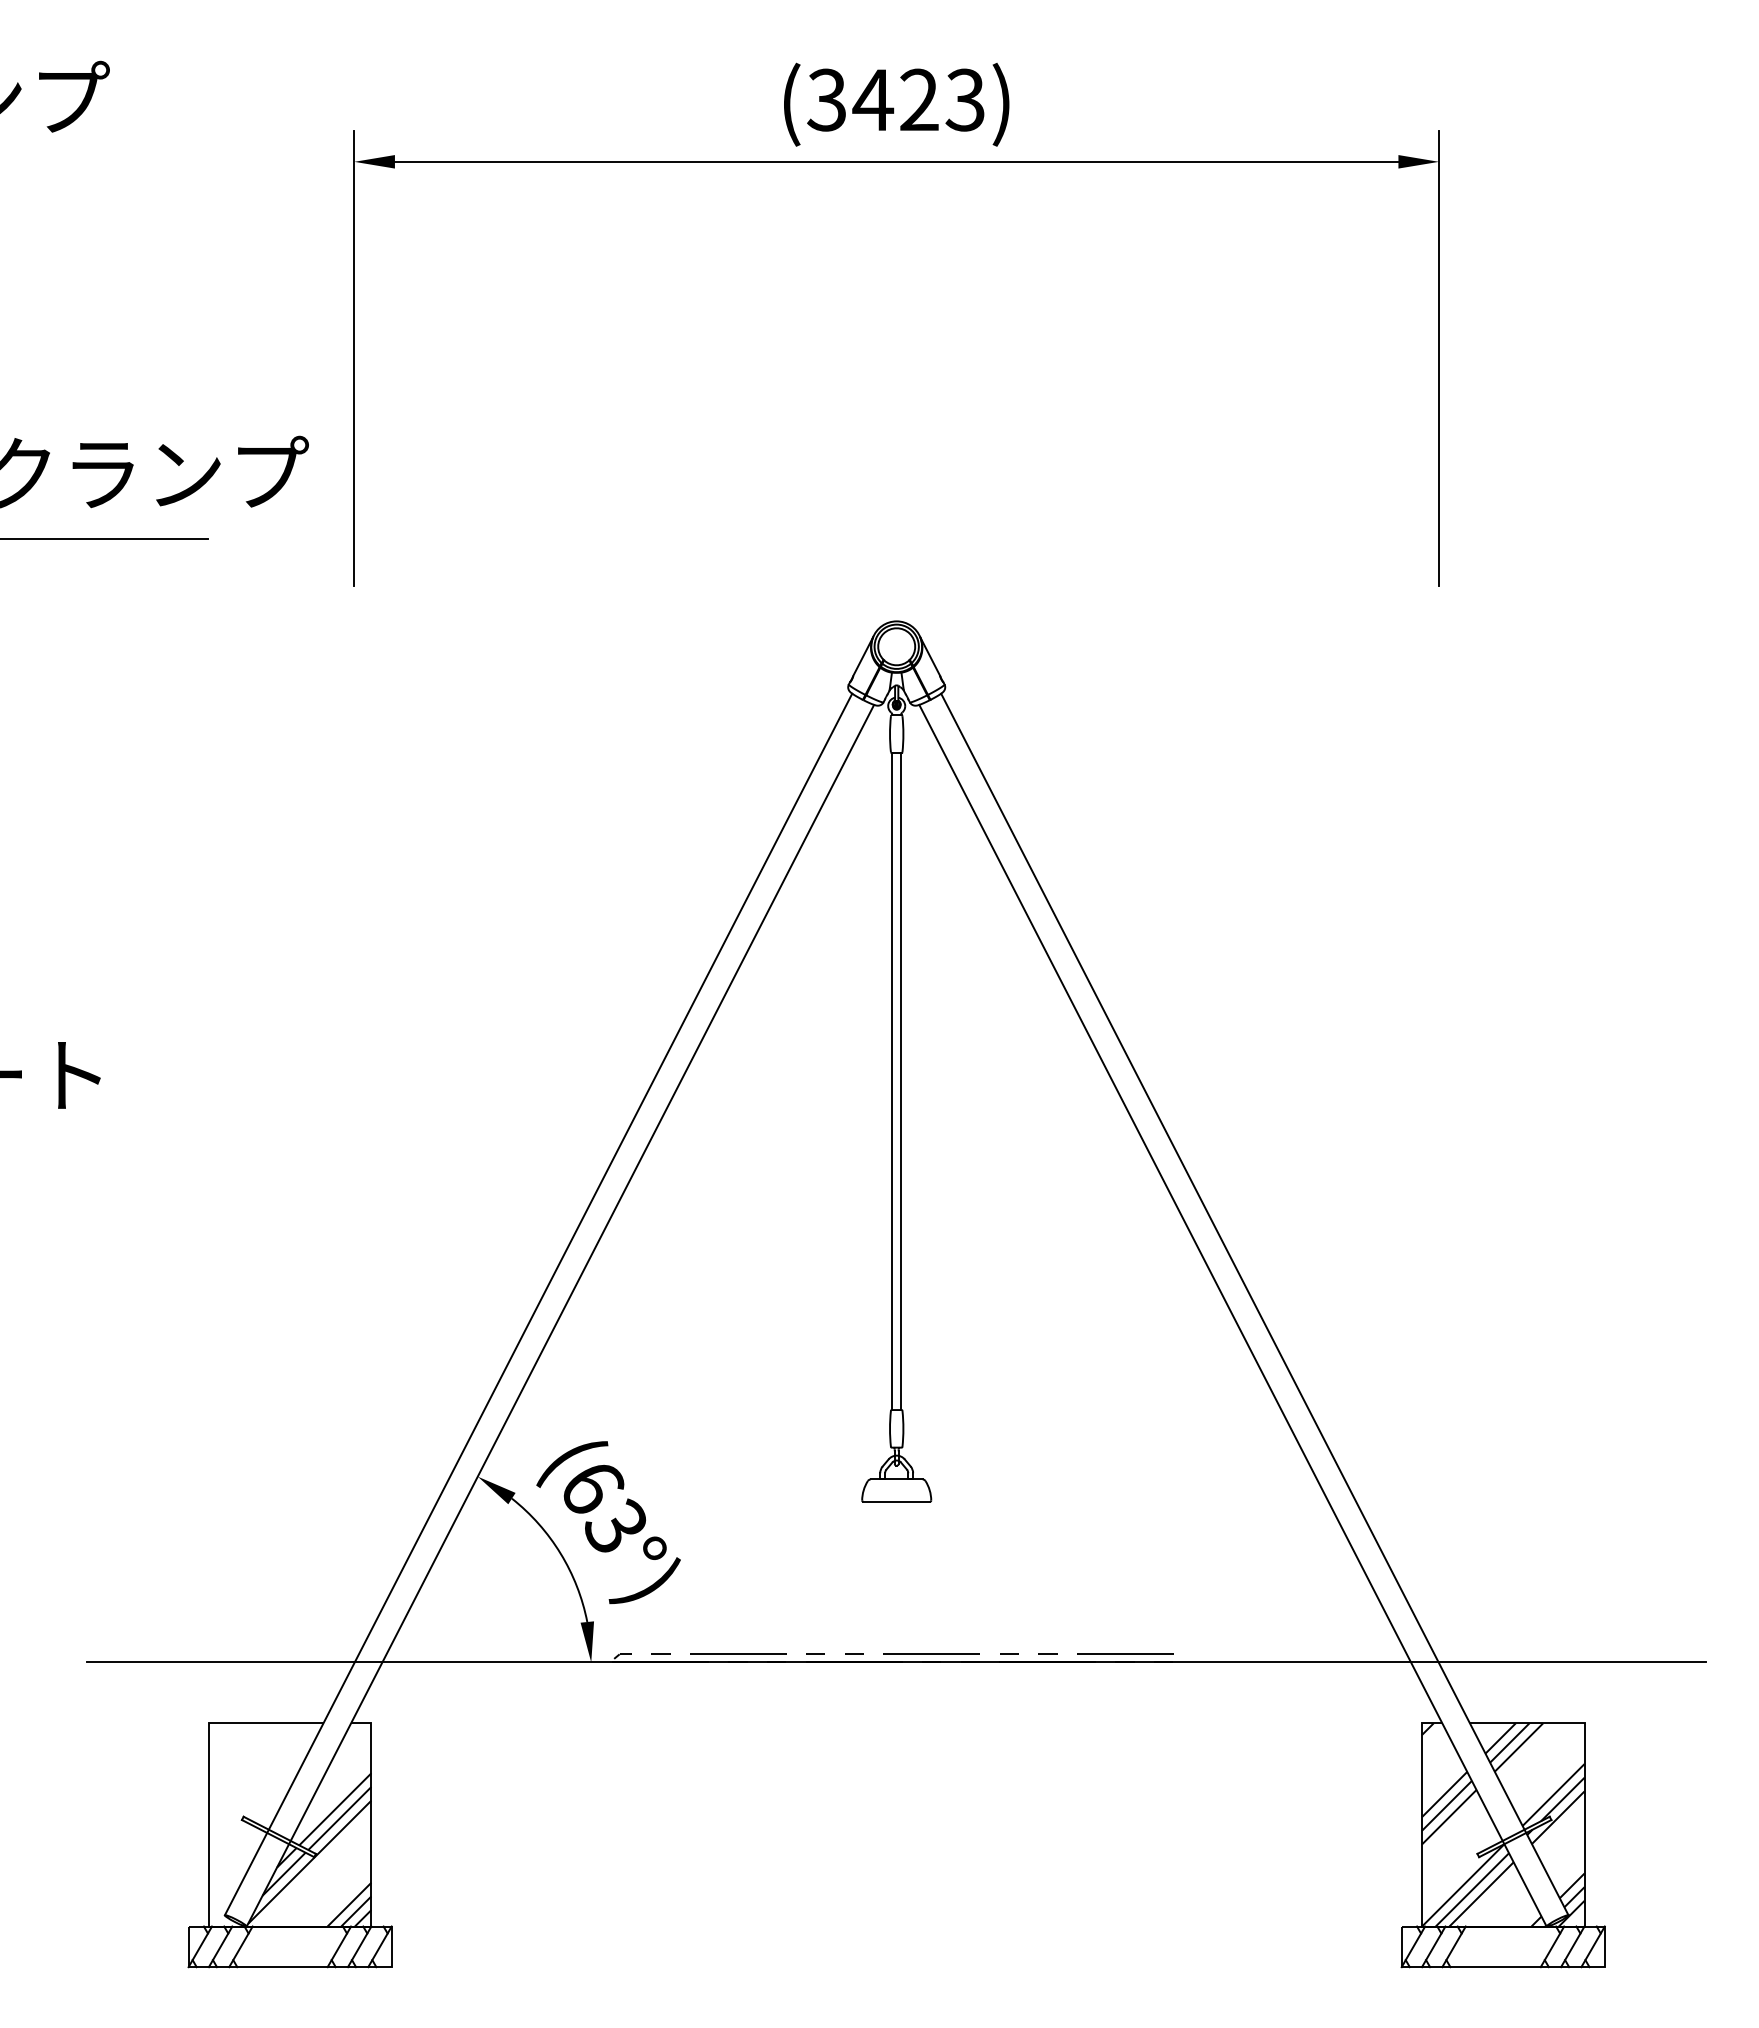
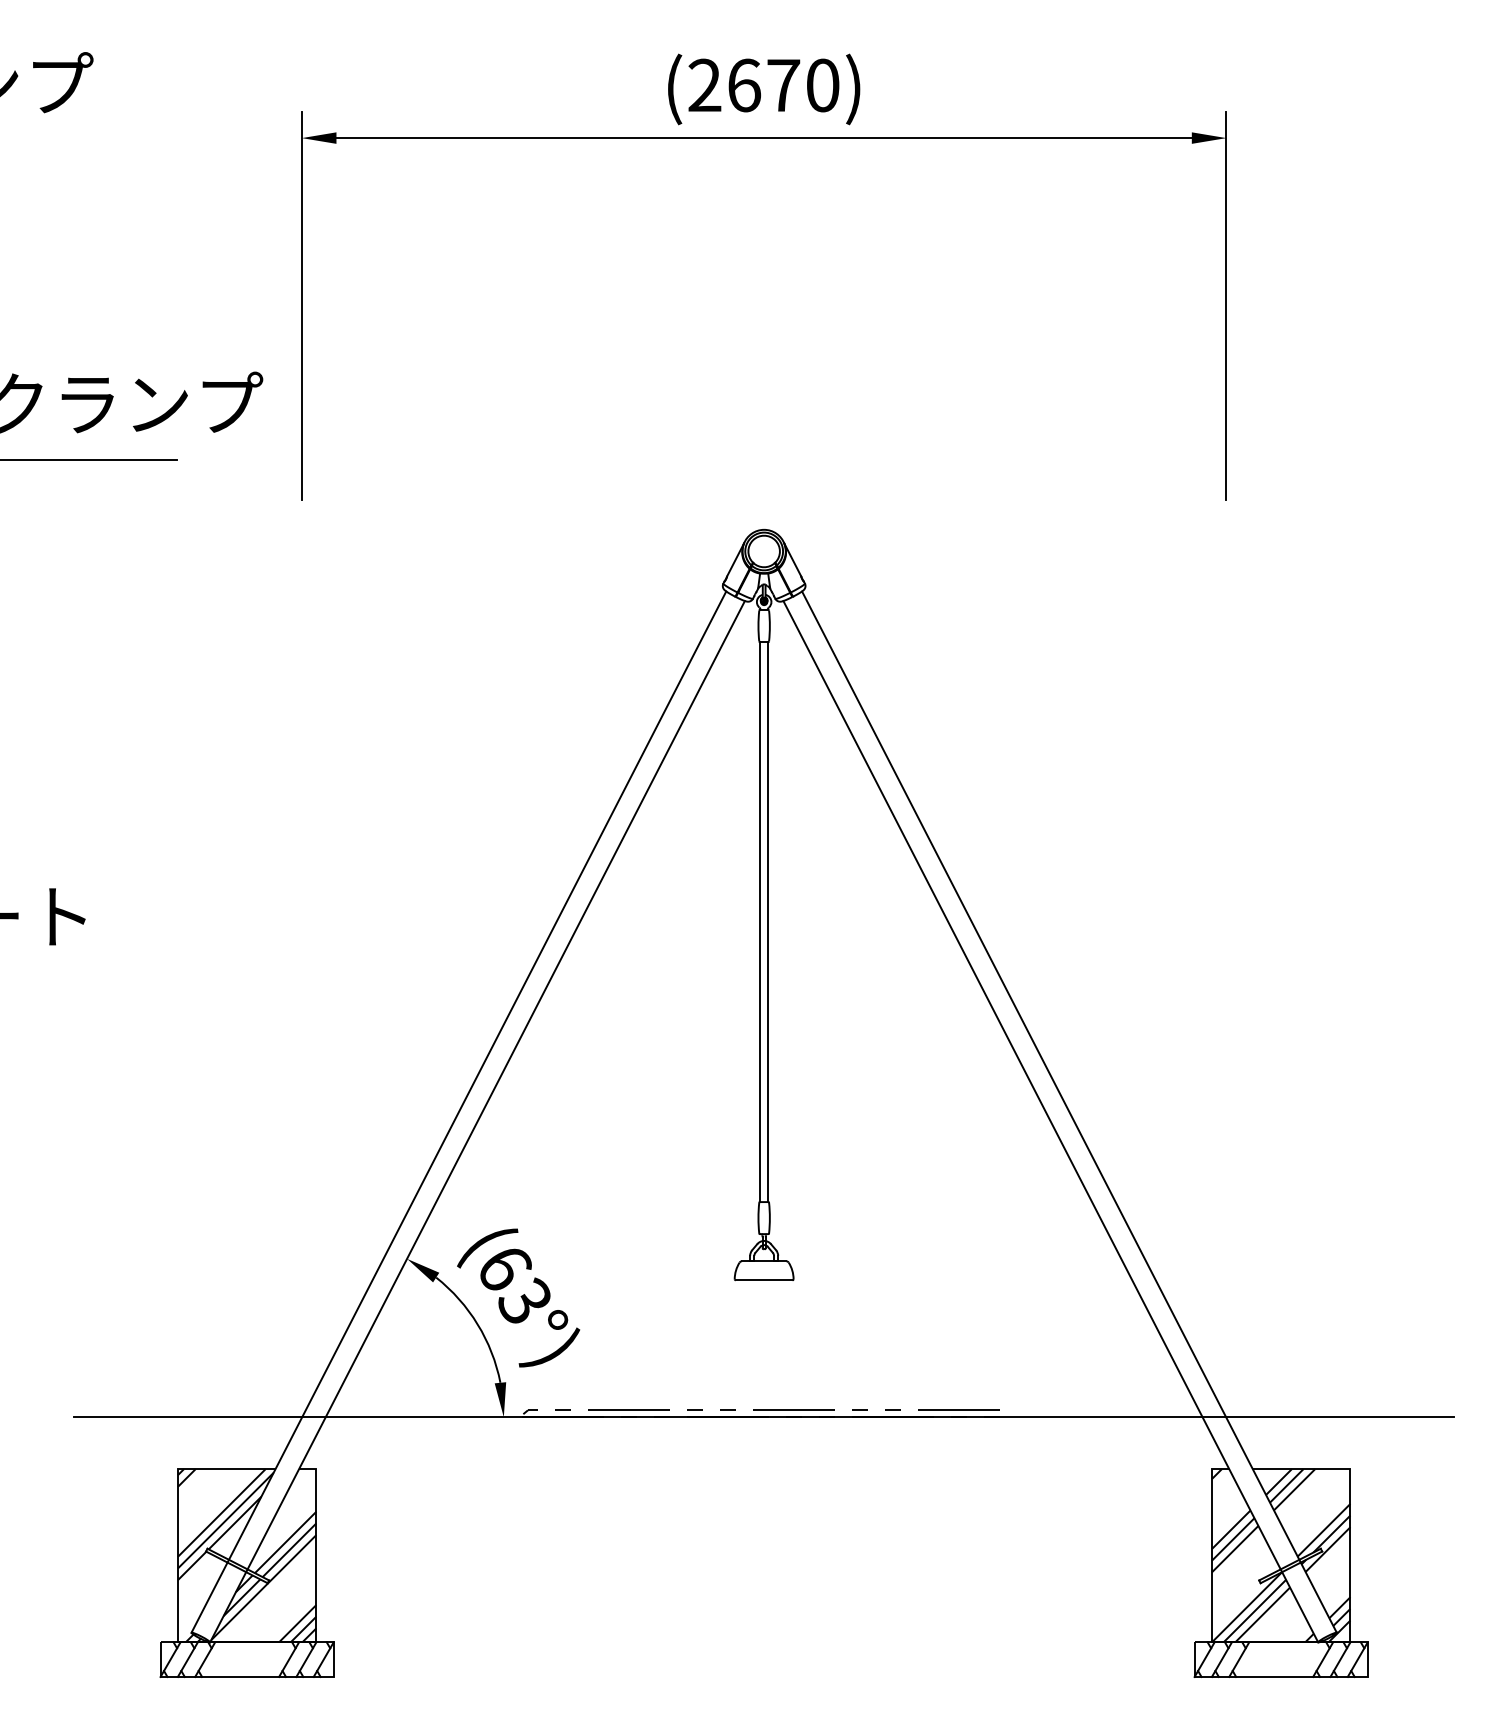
text: (895, 99) -> (763, 84), (3423) -> (2670)
hatch: (264, 1824) -> (225, 1555), added

